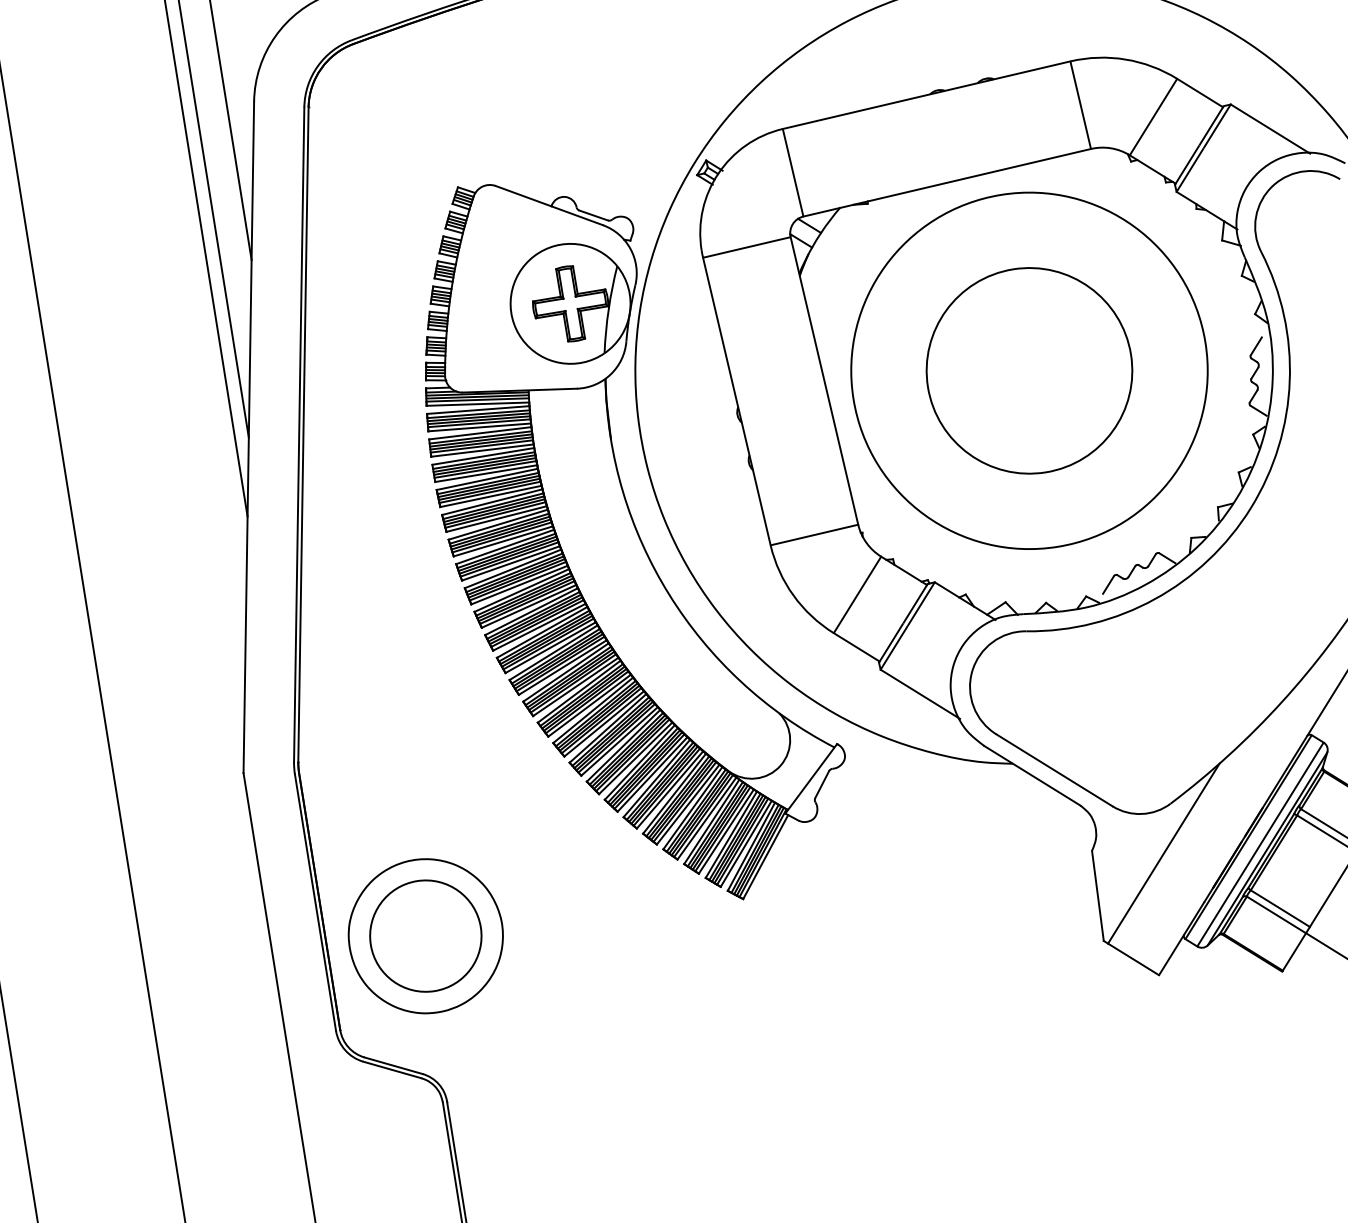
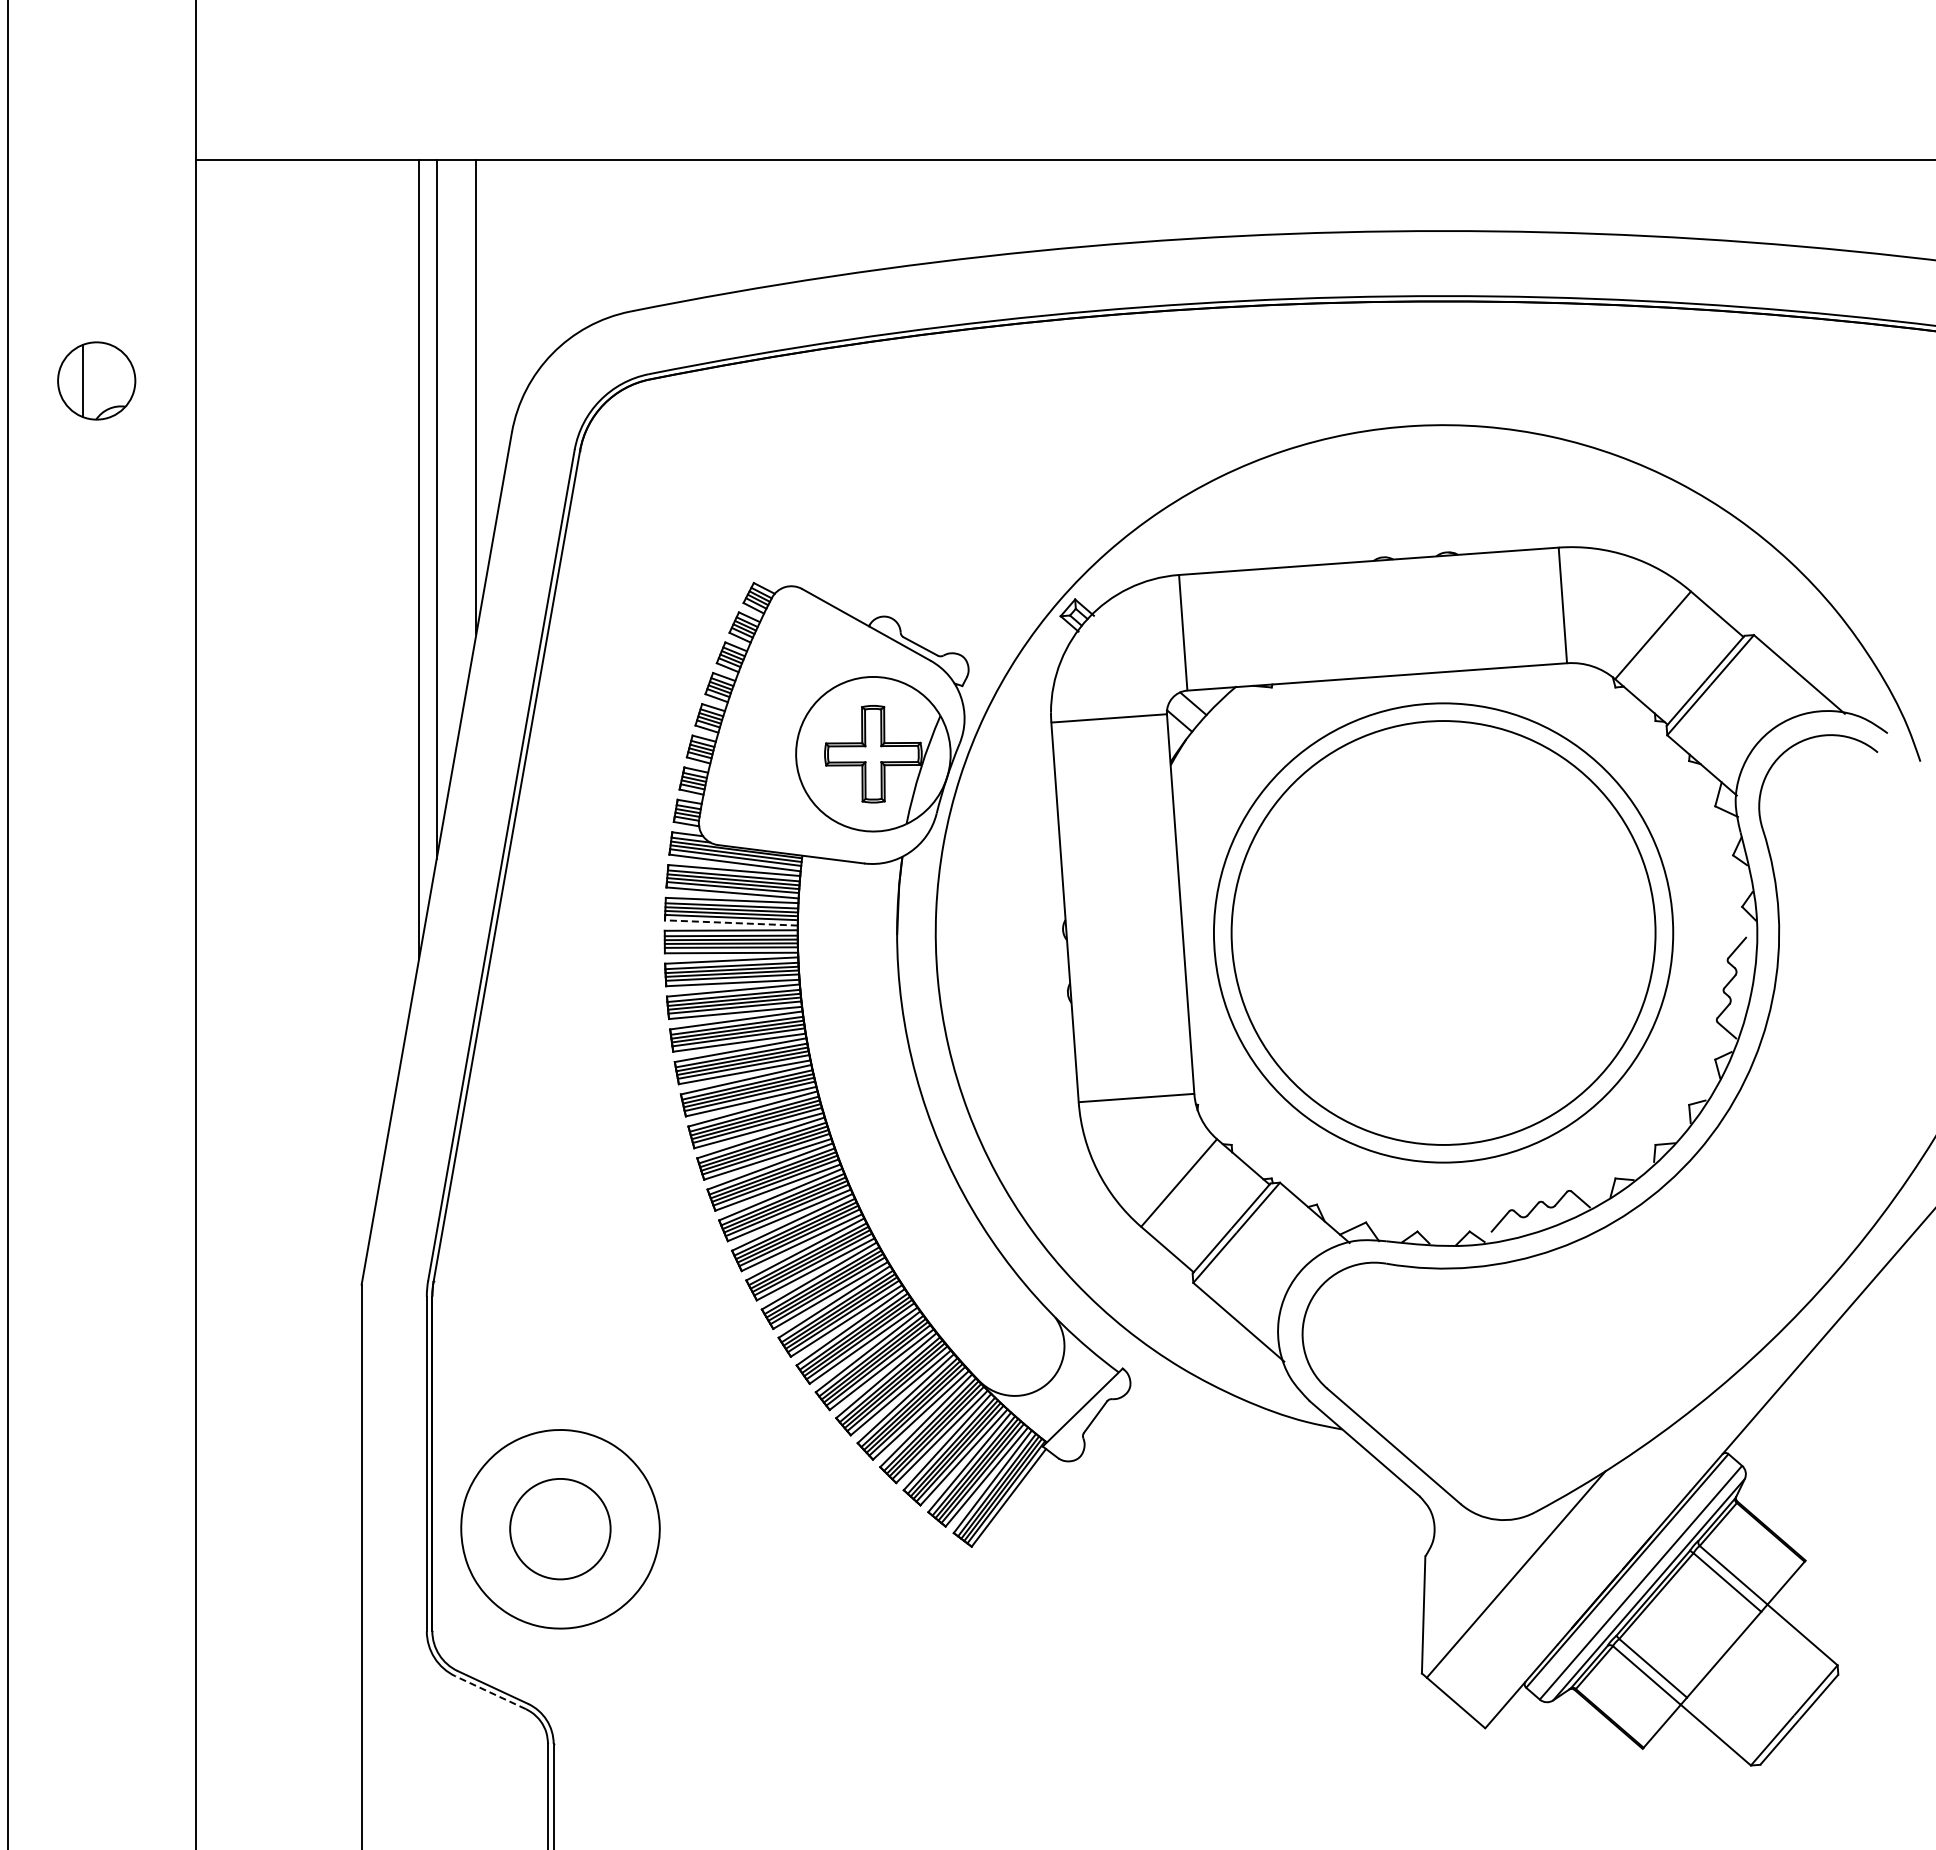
circle: (1029, 370) -> (1443, 932), size x1.6
line: (481, 450) -> (730, 922), solid -> dashed
circle: (425, 935) -> (560, 1528), size x0.7
line: (392, 1069) -> (490, 1692), solid -> dashed

